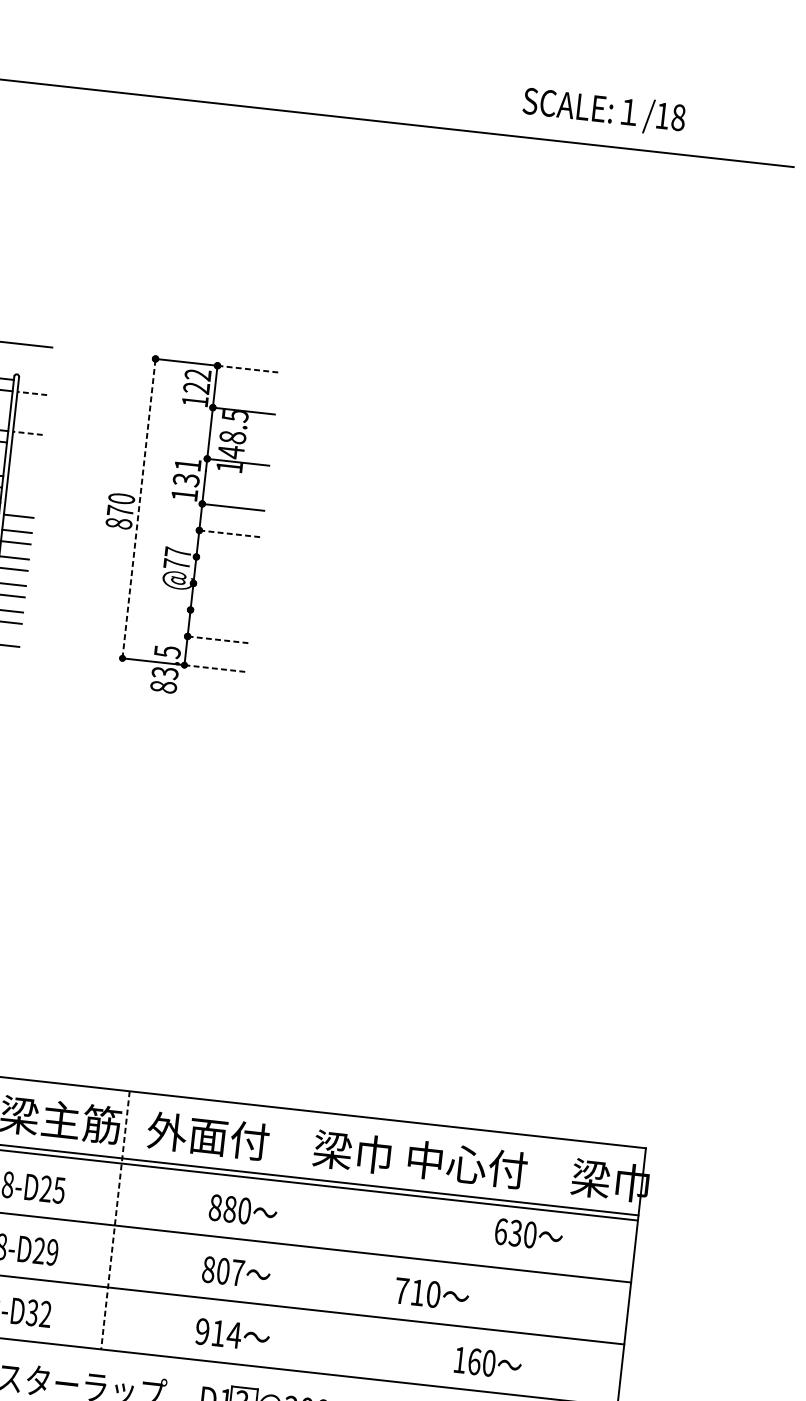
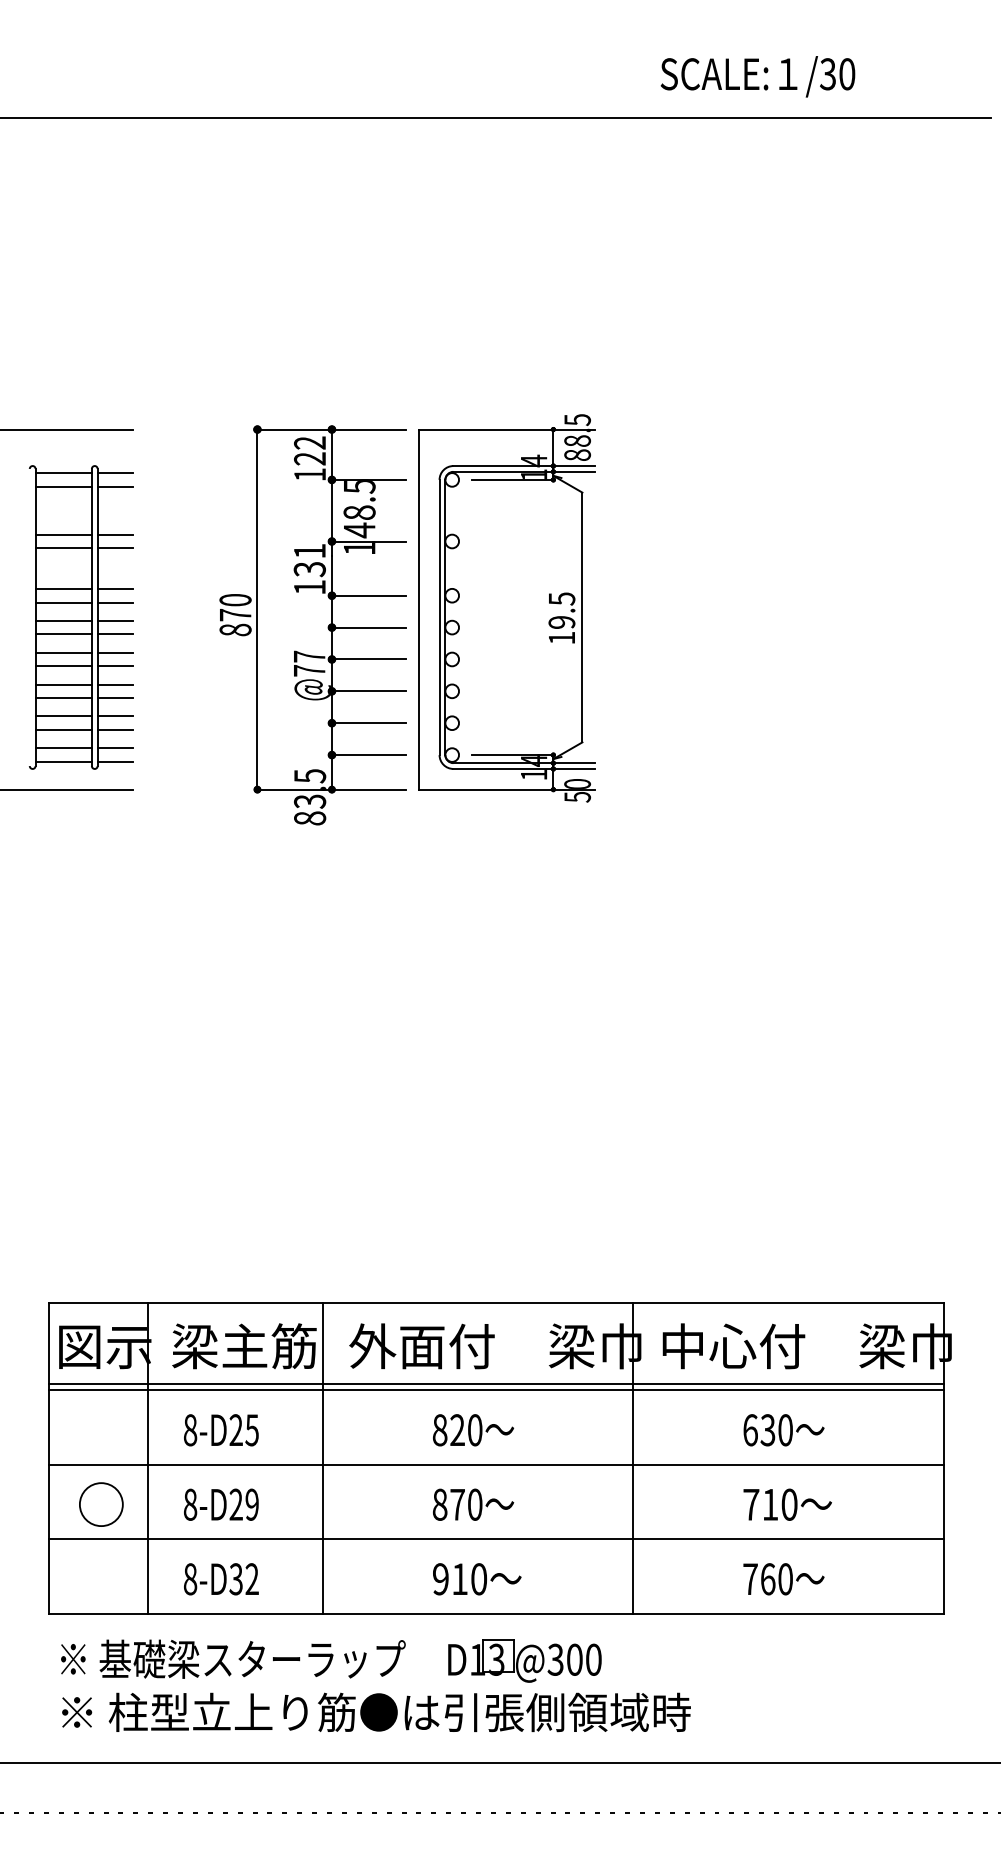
text: (670, 116) -> (837, 74), /18 -> /30
line: (248, 369) -> (369, 429), dashed -> solid
line: (33, 382) -> (115, 473), added
line: (32, 393) -> (115, 486), dashed -> solid
line: (27, 433) -> (115, 534), dashed -> solid
line: (26, 444) -> (115, 548), added
line: (22, 478) -> (115, 588), added
line: (21, 489) -> (115, 602), added
line: (20, 504) -> (115, 620), added
line: (139, 508) -> (257, 609), dashed -> solid
part: (346, 530) -> (506, 608), added
line: (230, 533) -> (369, 627), dashed -> solid
line: (226, 560) -> (368, 659), added
line: (223, 586) -> (368, 691), added
line: (220, 613) -> (368, 723), added
line: (218, 640) -> (369, 755), dashed -> solid
line: (215, 668) -> (369, 789), dashed -> solid
text: (230, 1209) -> (457, 1430), 880 -> 820
line: (115, 1220) -> (322, 1458), dashed -> solid
text: (528, 1234) -> (783, 1430), moved
line: (373, 1248) -> (633, 1458), added
text: (230, 1271) -> (466, 1504), 807 -> 870
text: (431, 1294) -> (787, 1504), moved
text: (233, 1335) -> (478, 1579), 914 -> 910
text: (460, 1359) -> (750, 1578), 160 -> 760

